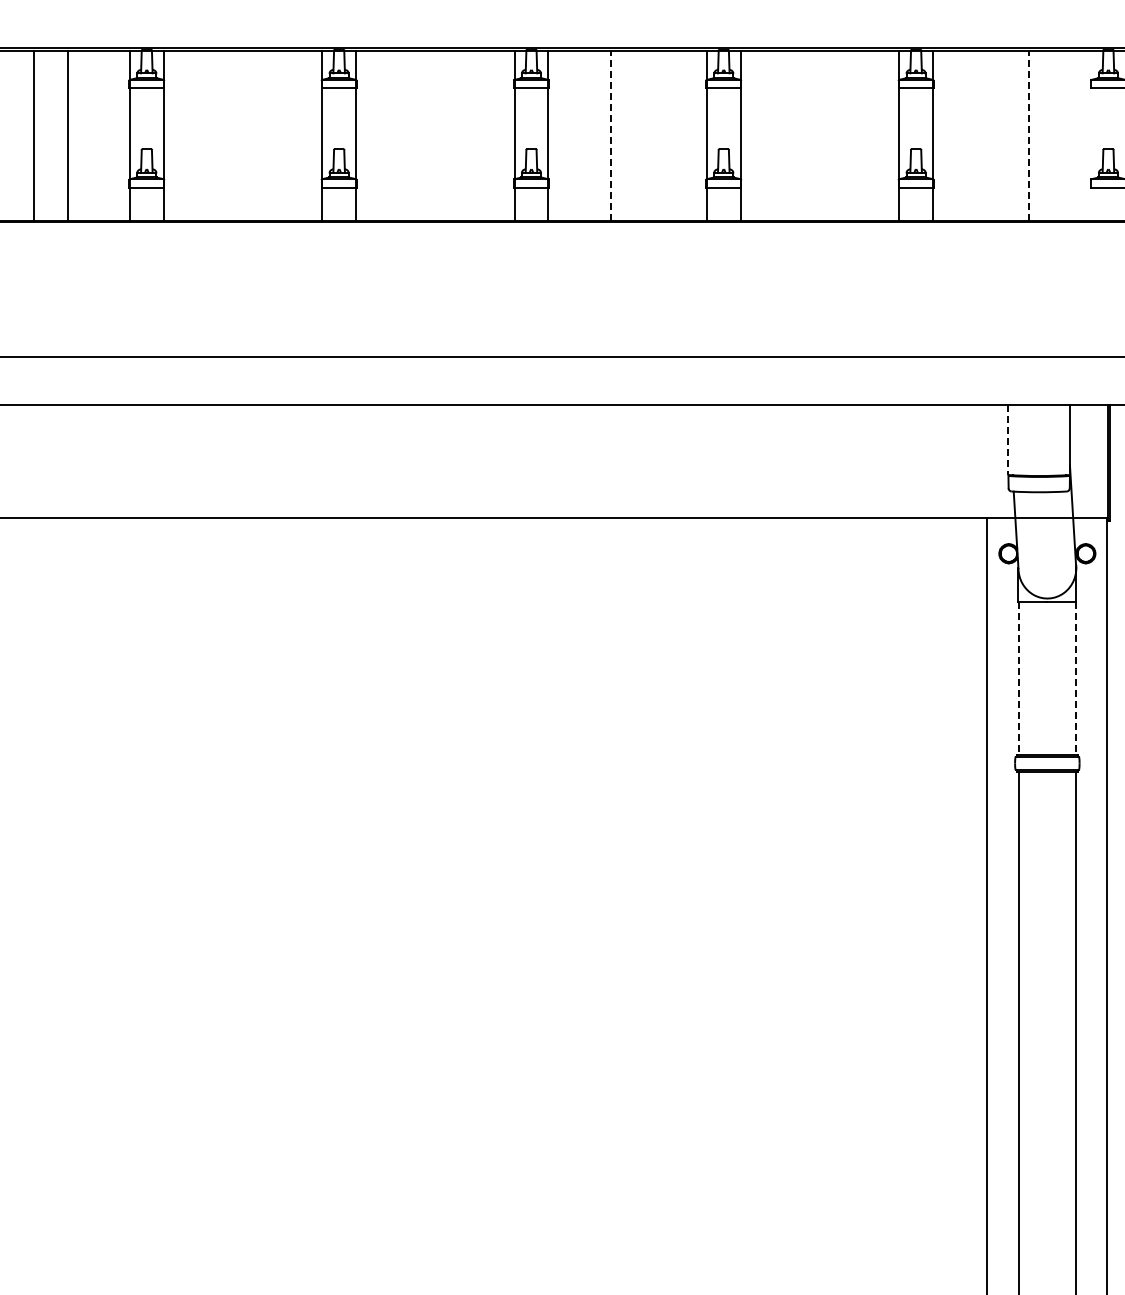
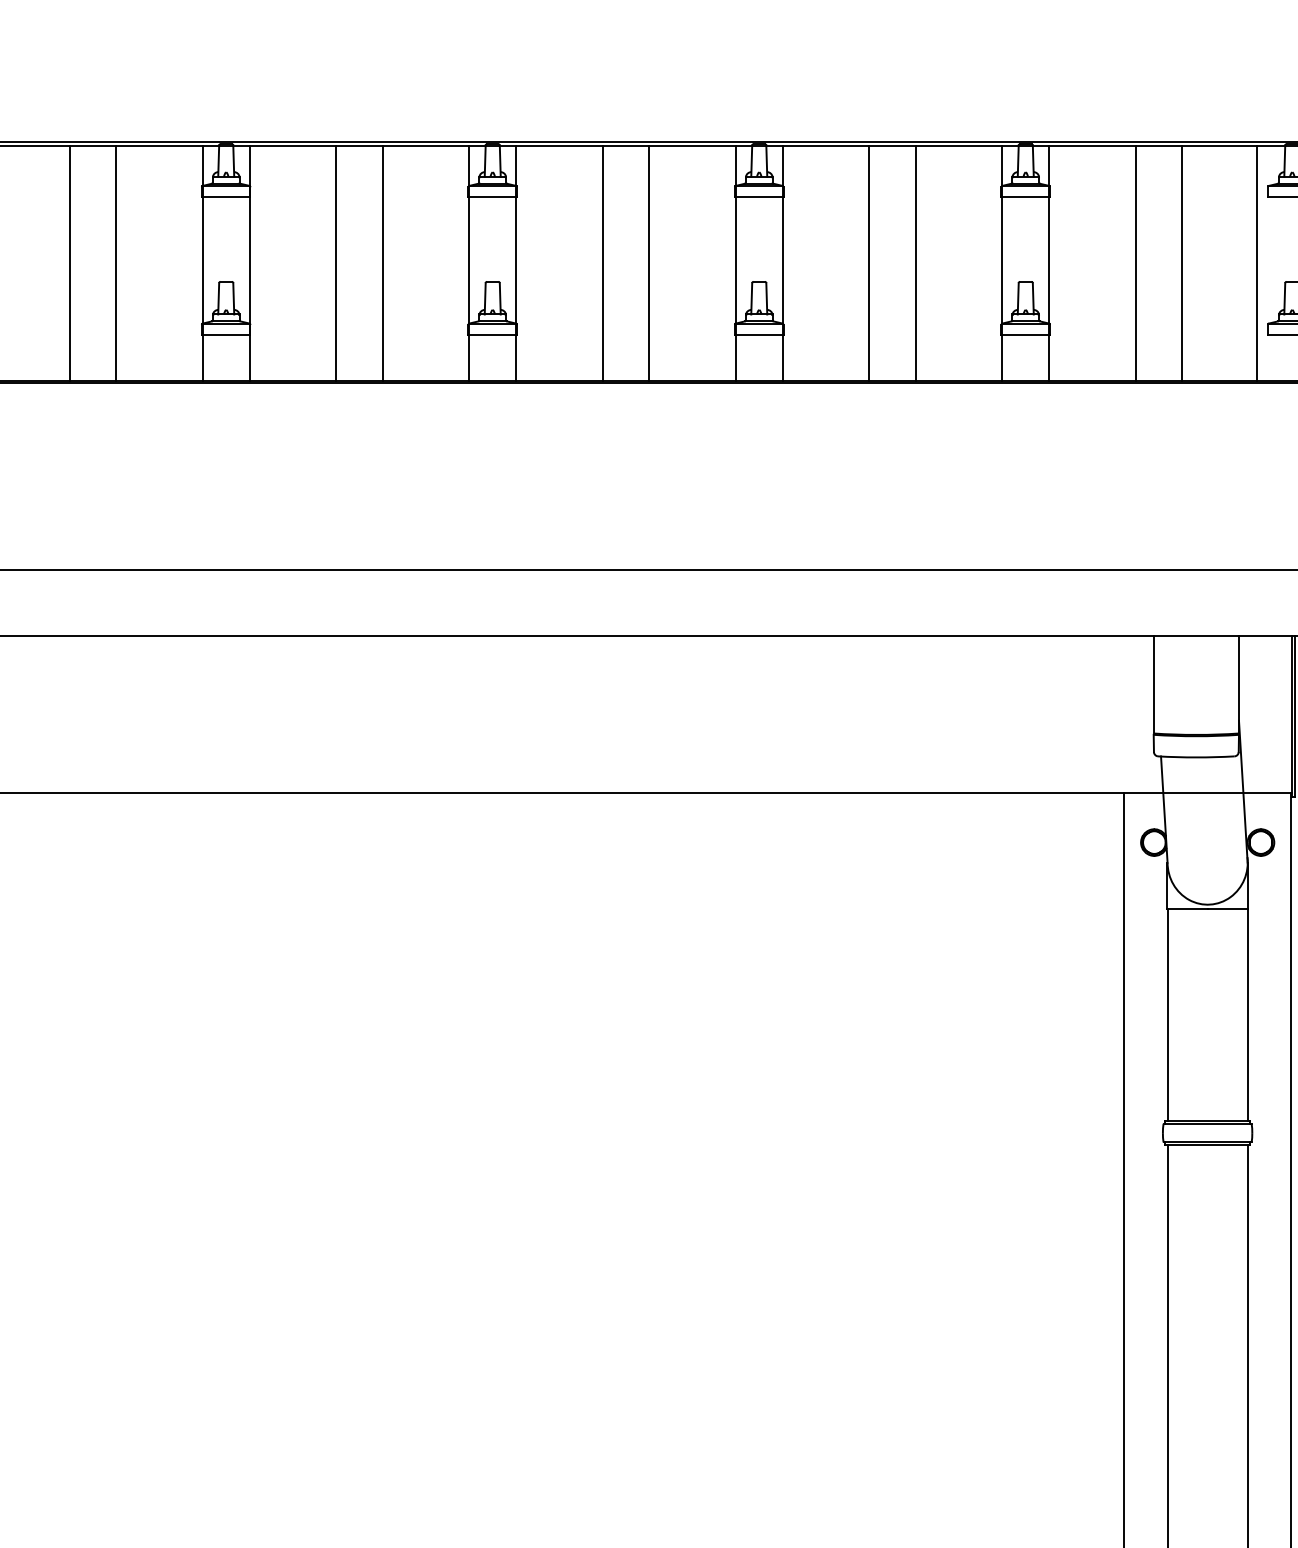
line: (226, 135) -> (70, 263), added
line: (259, 135) -> (115, 263), added
line: (418, 135) -> (336, 263), added
line: (452, 135) -> (383, 263), added
line: (610, 135) -> (602, 263), dashed -> solid
line: (644, 135) -> (649, 263), added
line: (803, 135) -> (869, 263), added
line: (836, 135) -> (915, 263), added
line: (995, 135) -> (1135, 263), added
line: (1029, 135) -> (1182, 263), dashed -> solid
line: (1082, 135) -> (1256, 263), added
line: (1008, 440) -> (1153, 685), dashed -> solid
line: (1018, 678) -> (1167, 1015), dashed -> solid
line: (1076, 678) -> (1248, 1015), dashed -> solid

